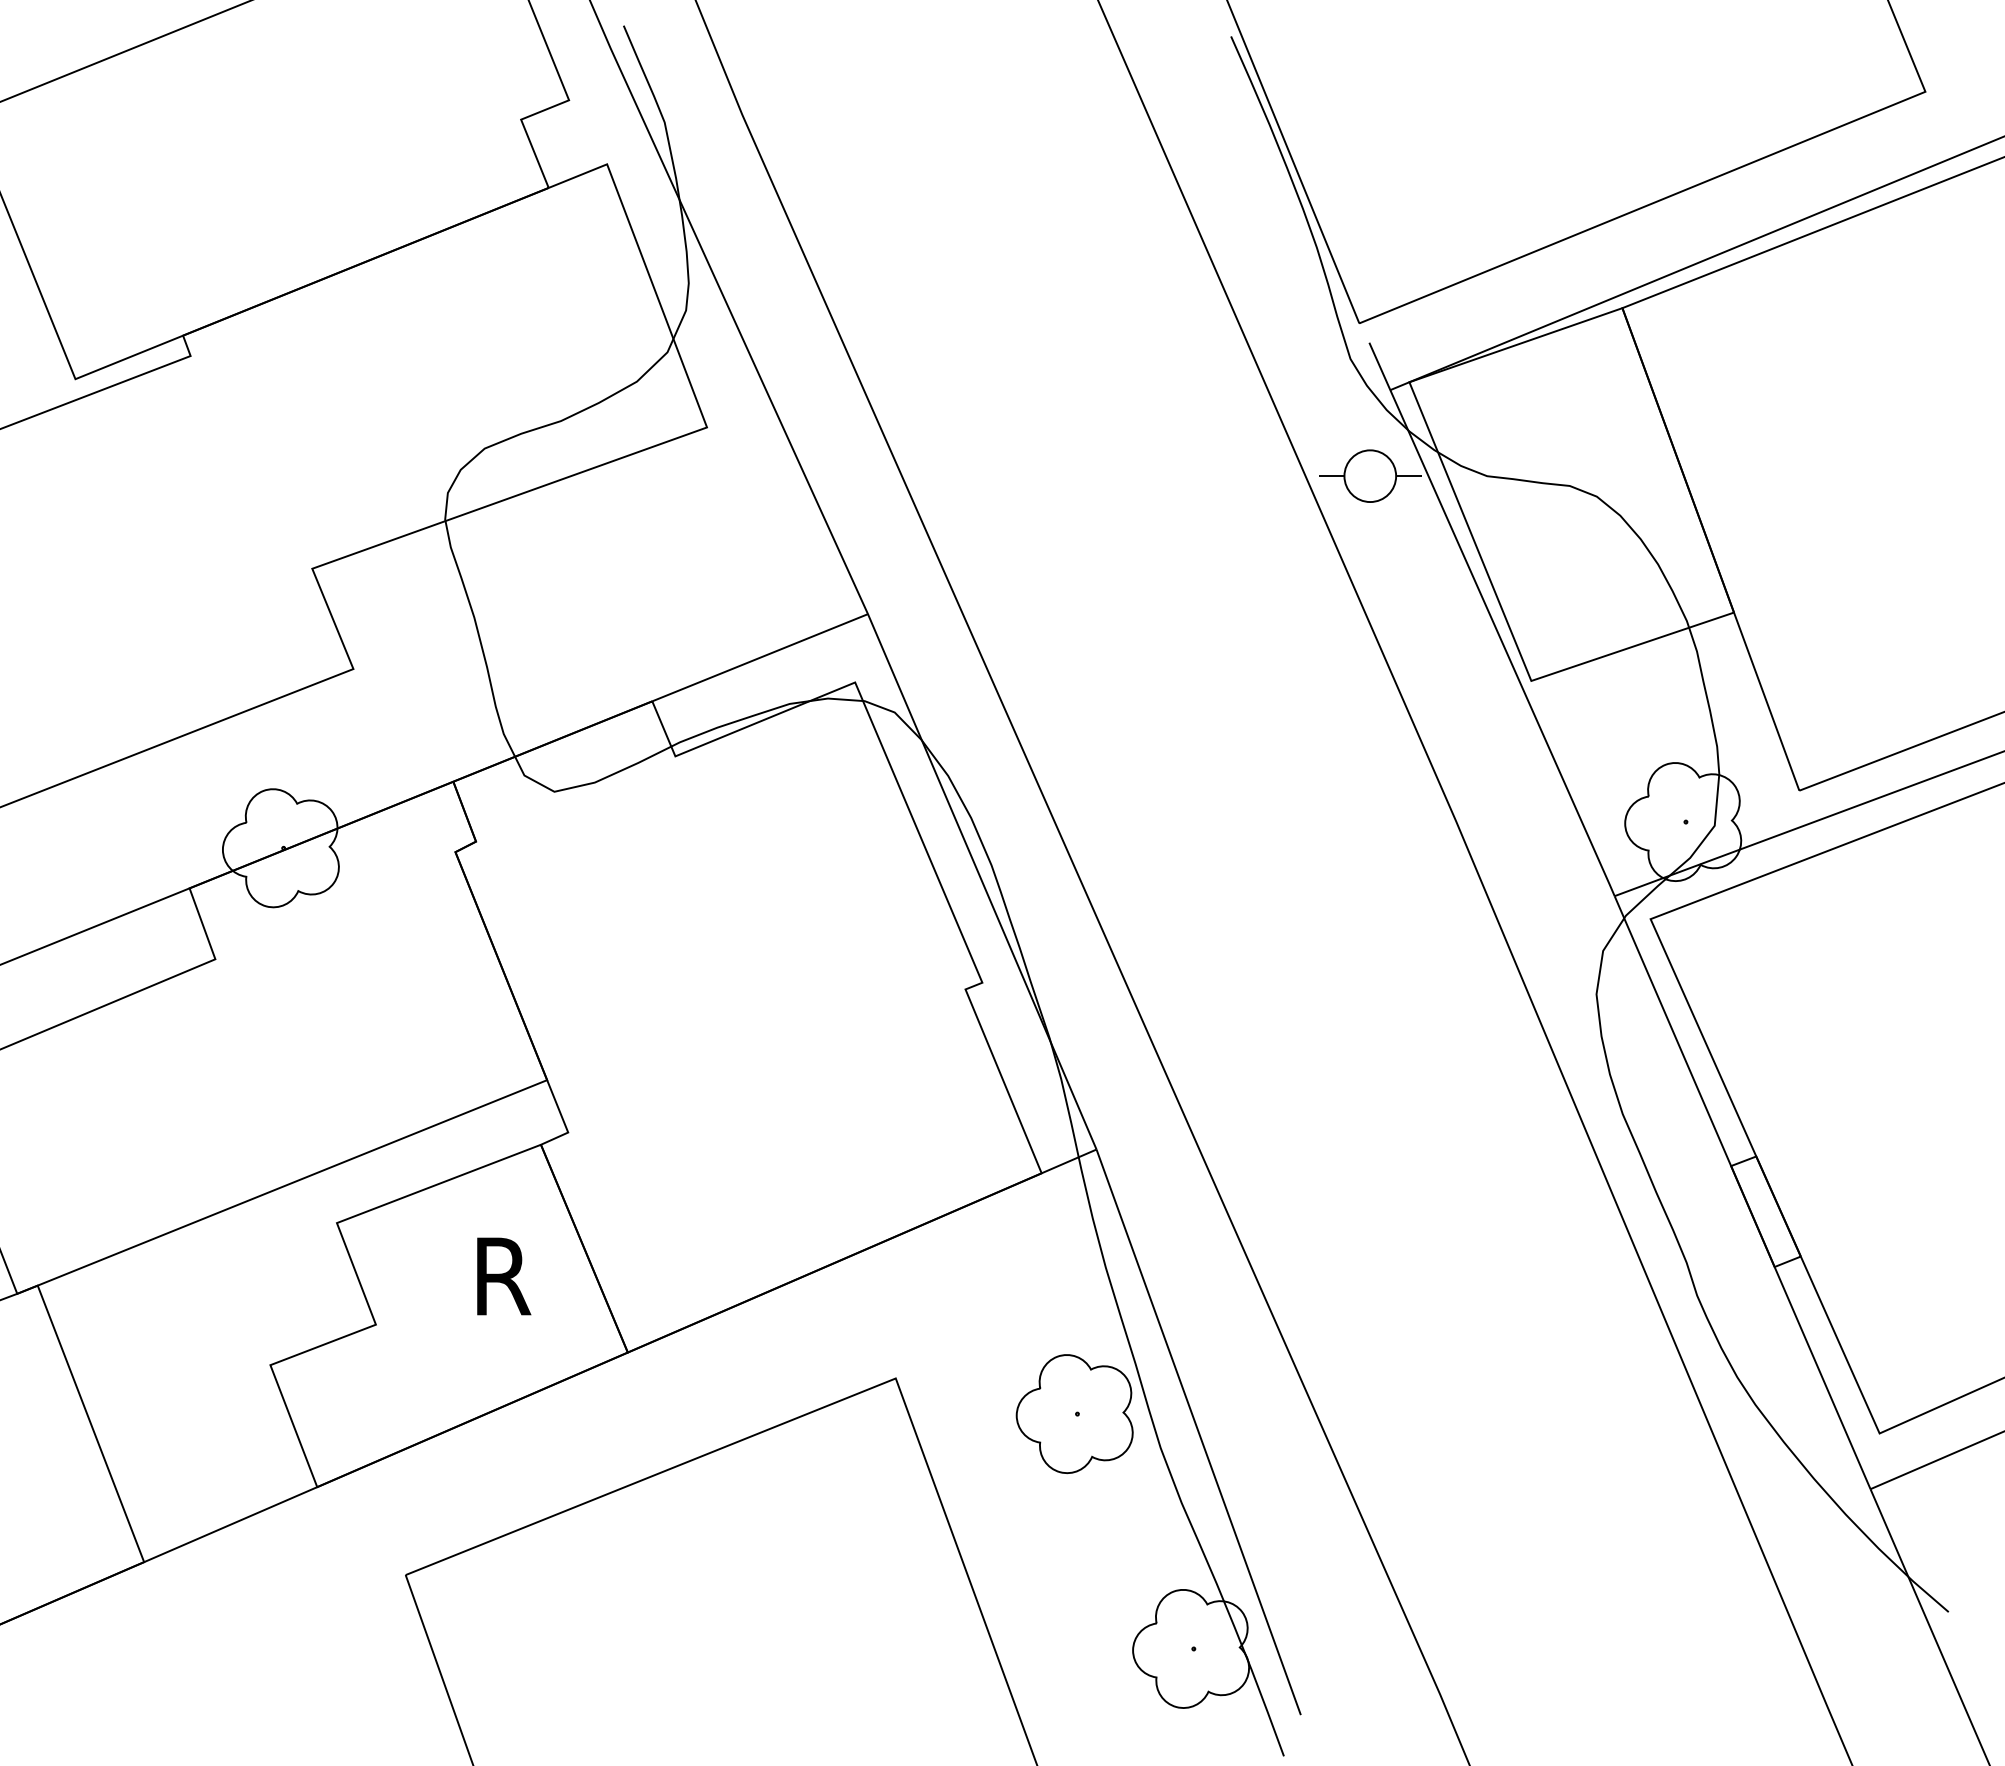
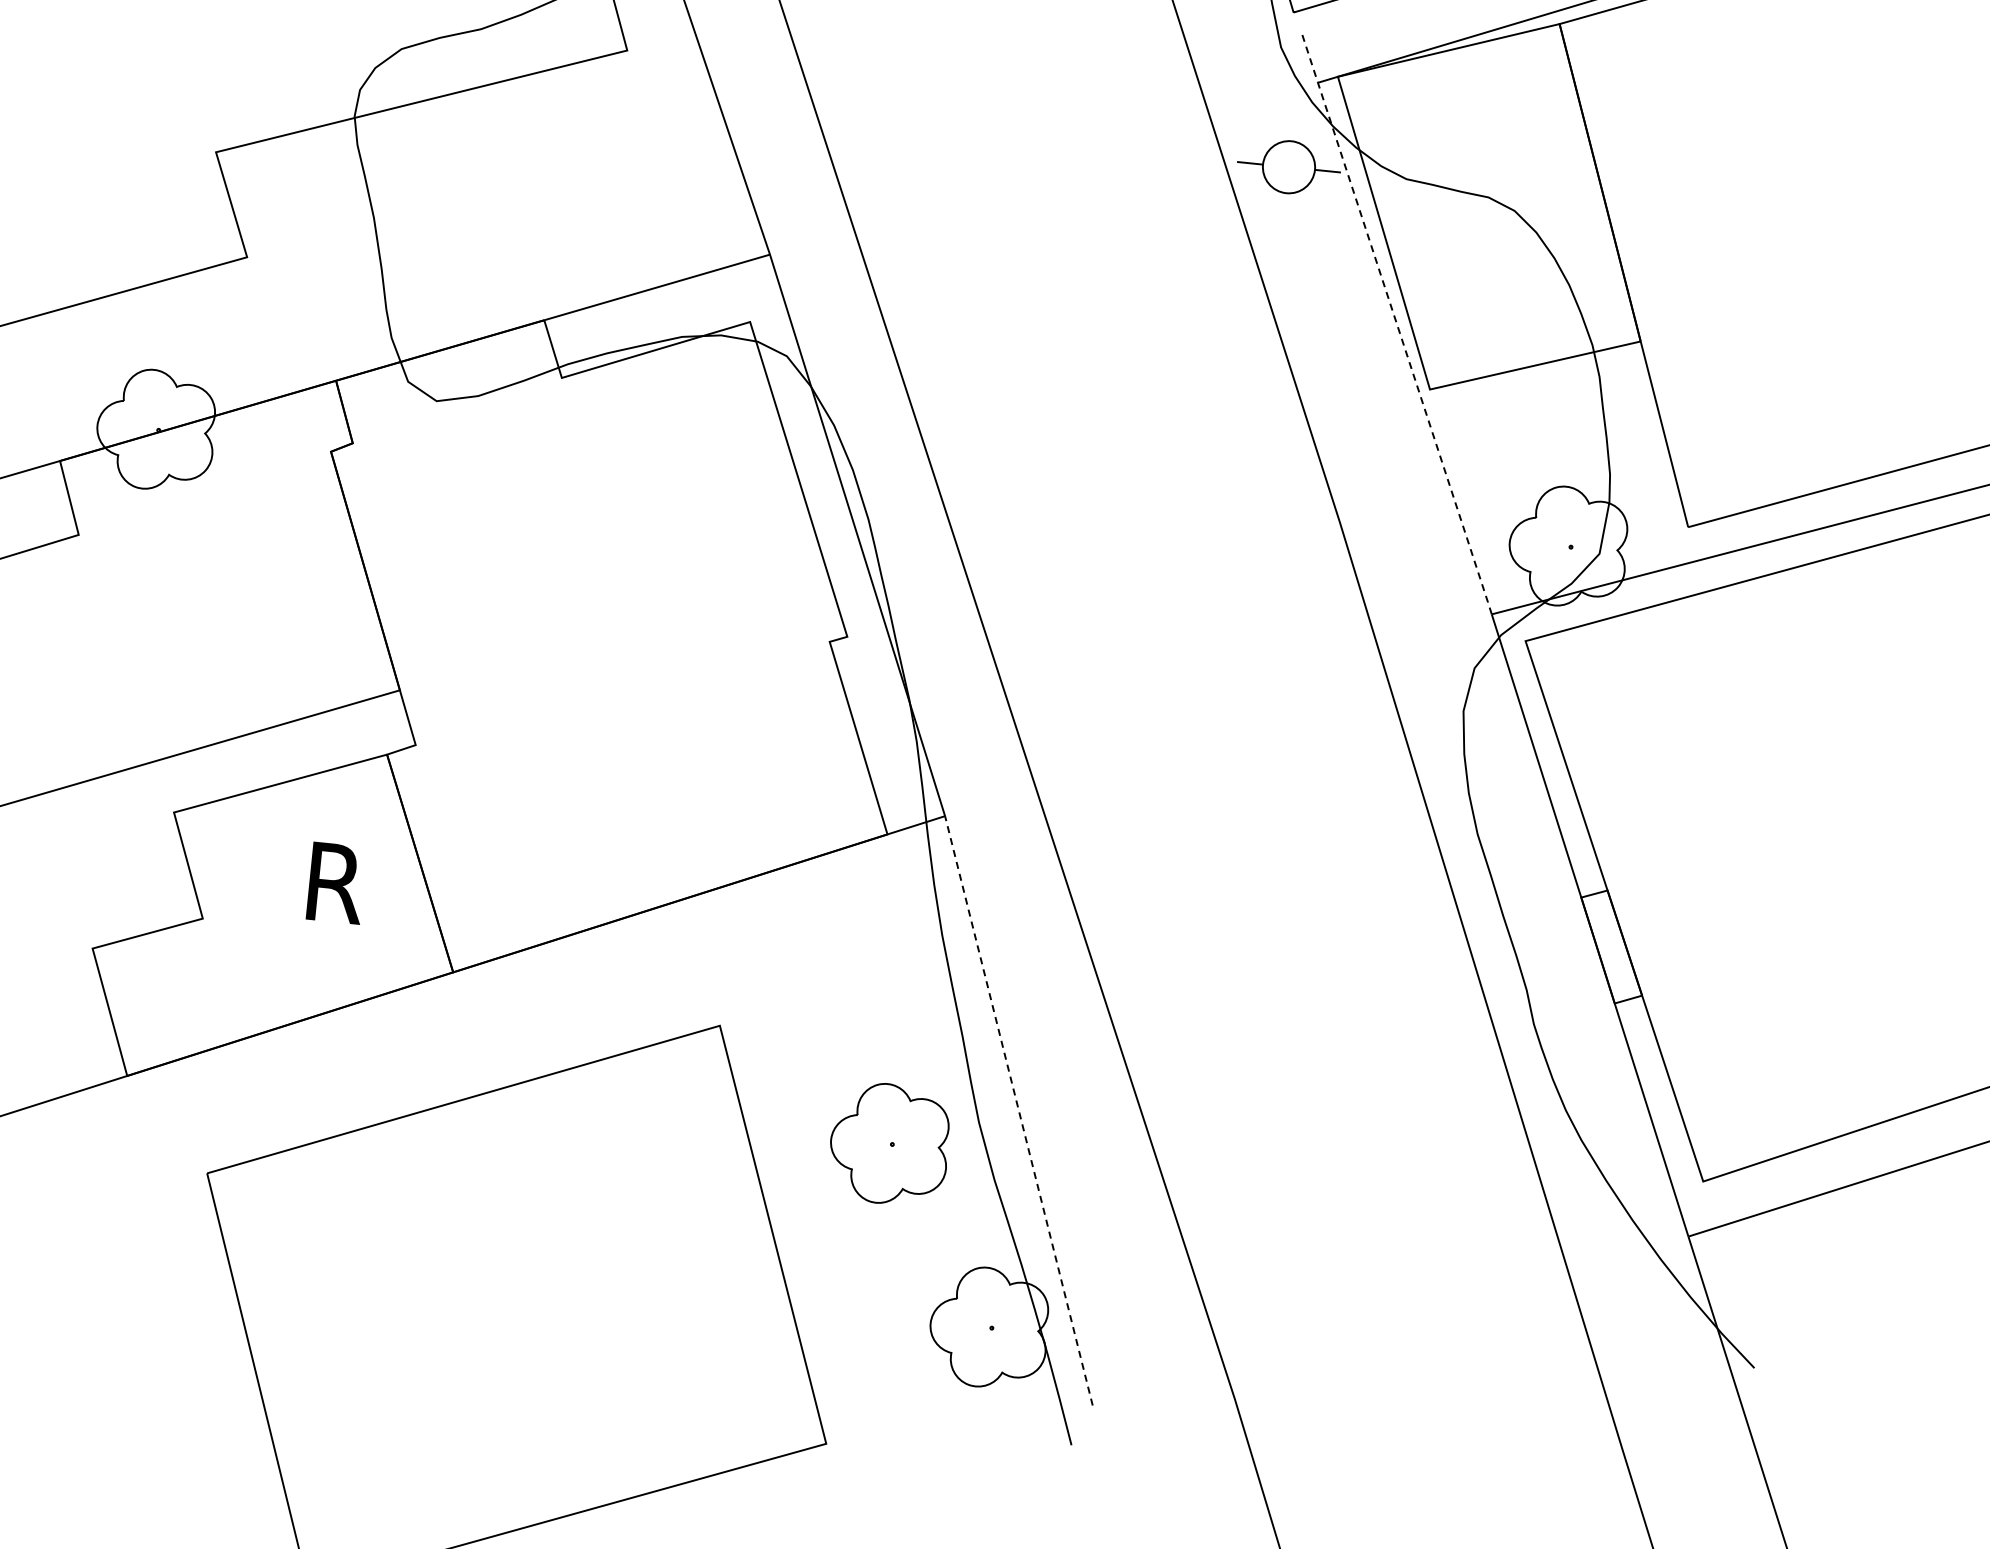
line: (1492, 619) -> (1397, 323), solid -> dashed
part: (1074, 1414) -> (889, 1144), moved
line: (1198, 1432) -> (1018, 1111), solid -> dashed

